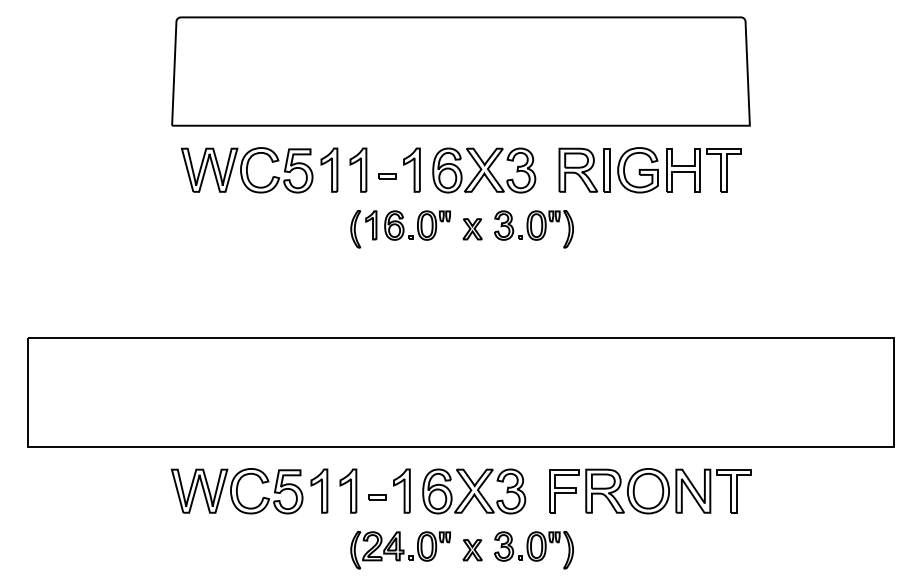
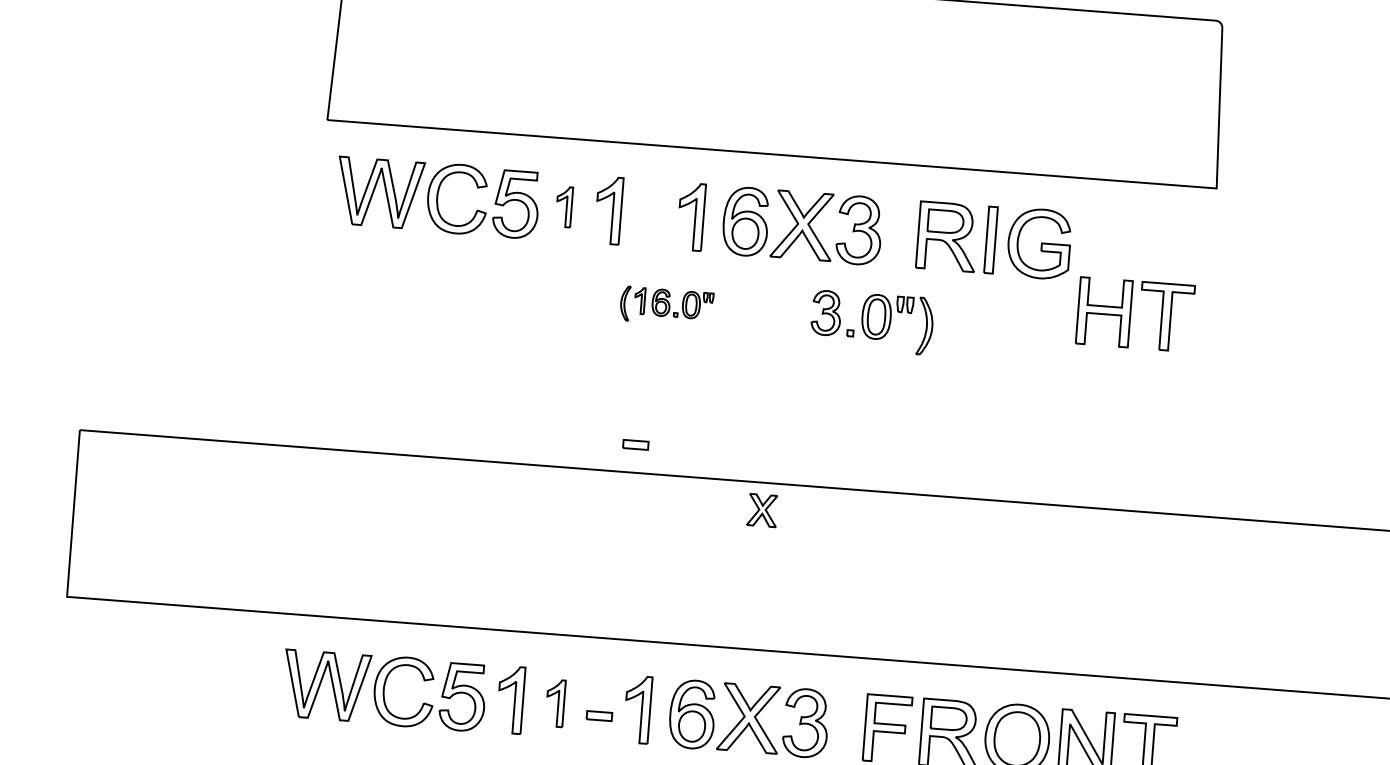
part: (329, 169) -> (564, 206), size x0.6
part: (703, 170) -> (1135, 315), moved
part: (387, 176) -> (635, 445), moved
part: (400, 229) -> (666, 306), size x0.6
part: (472, 229) -> (762, 510), moved
part: (348, 490) -> (555, 702), size x0.7

